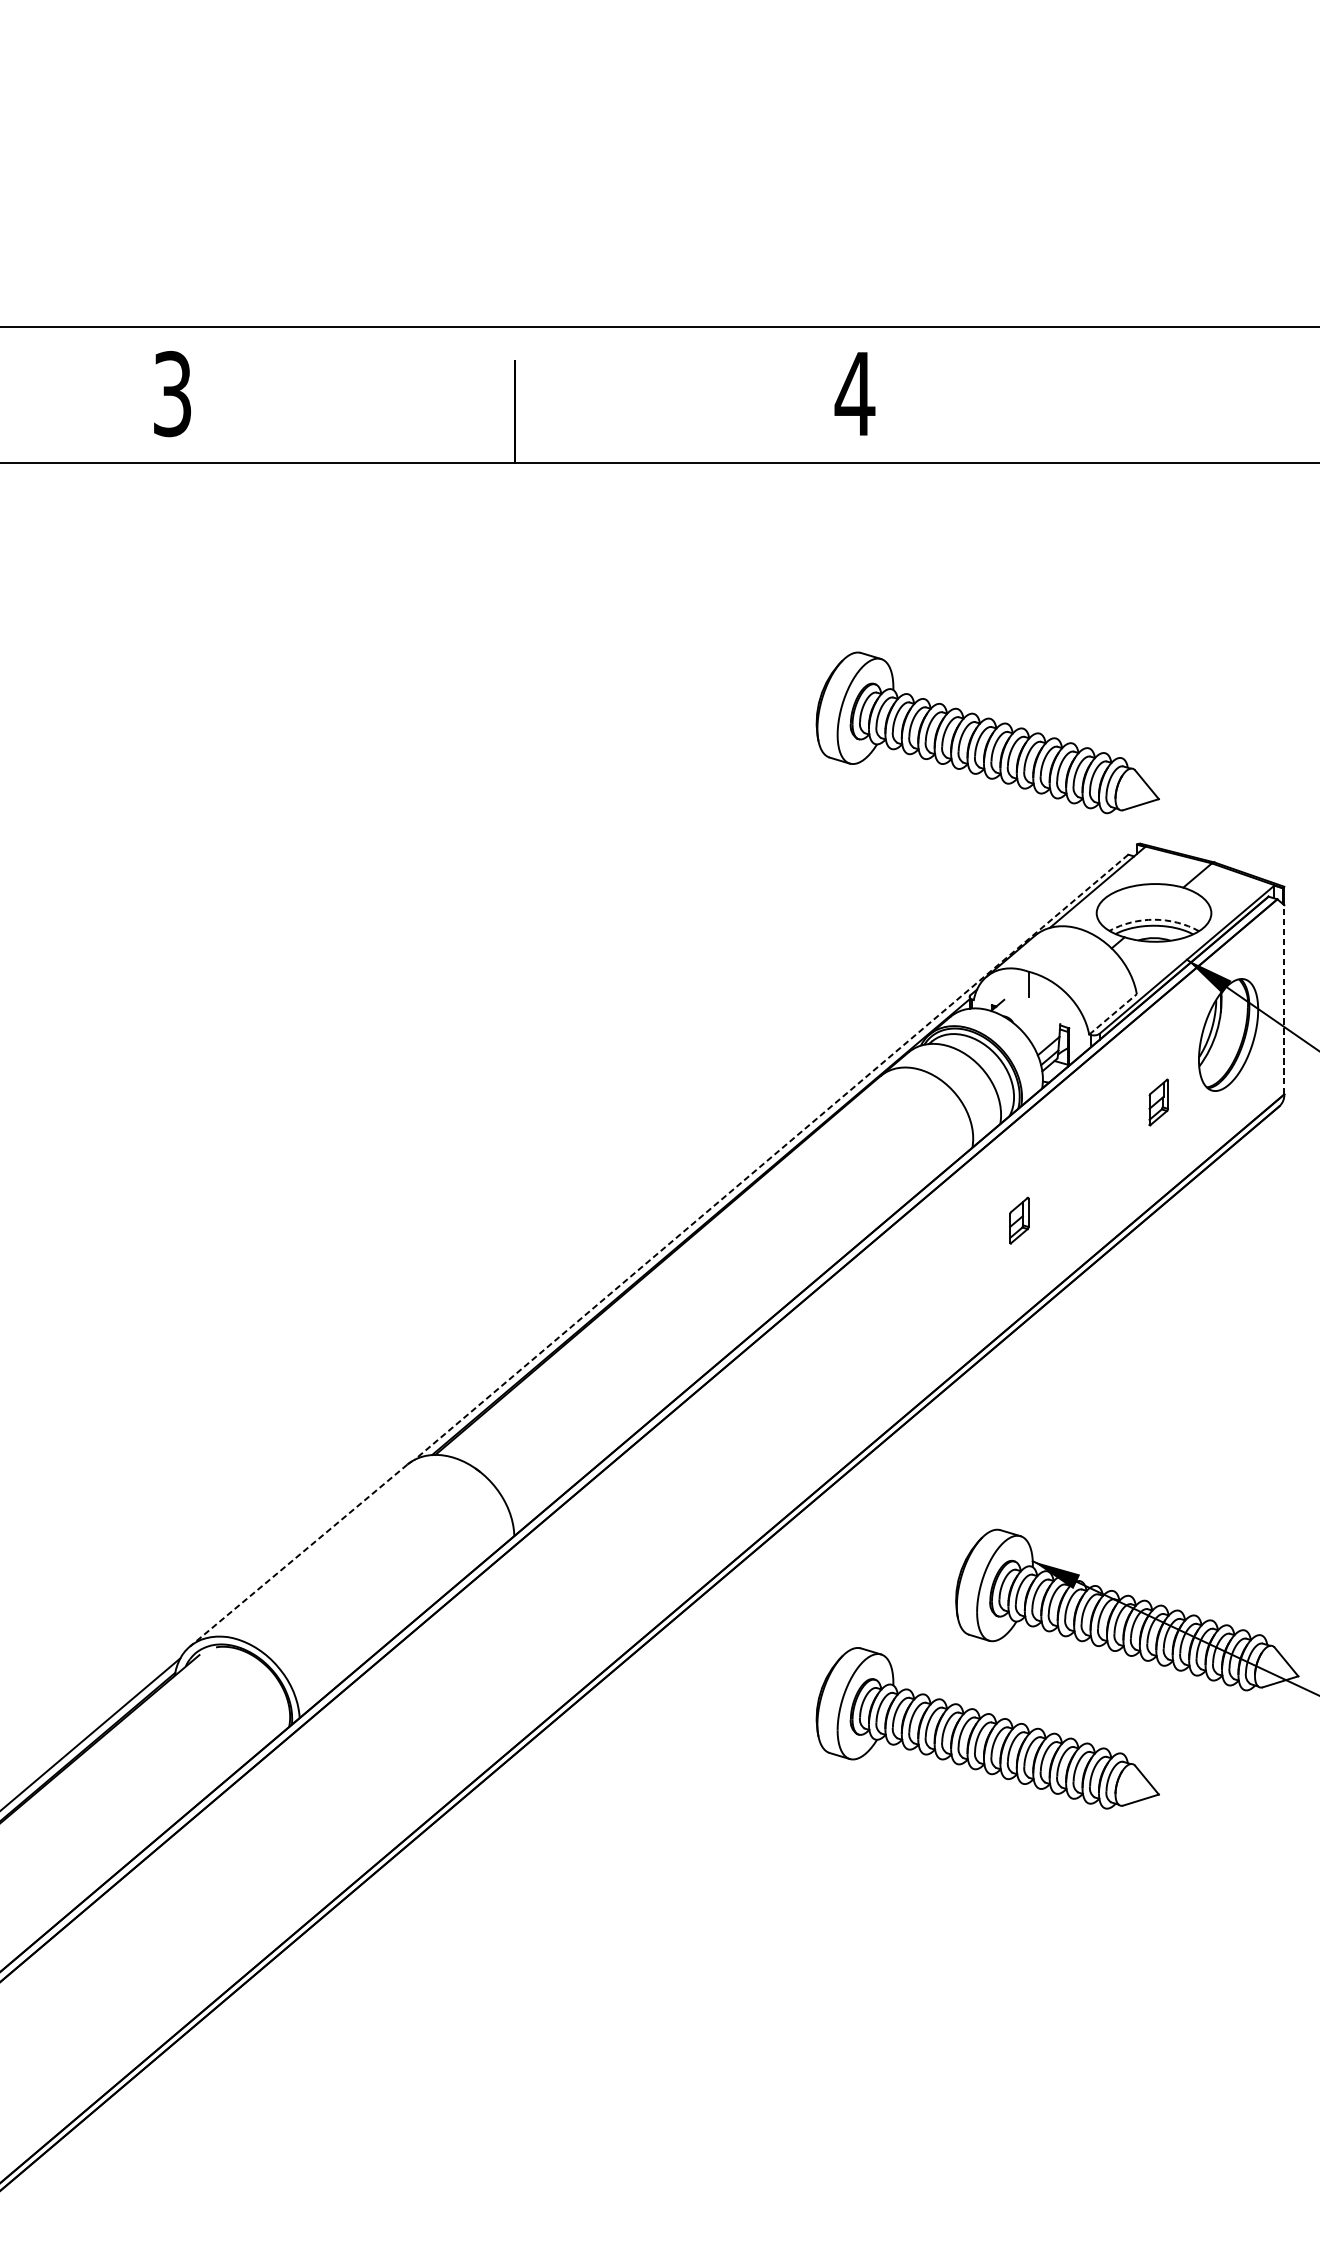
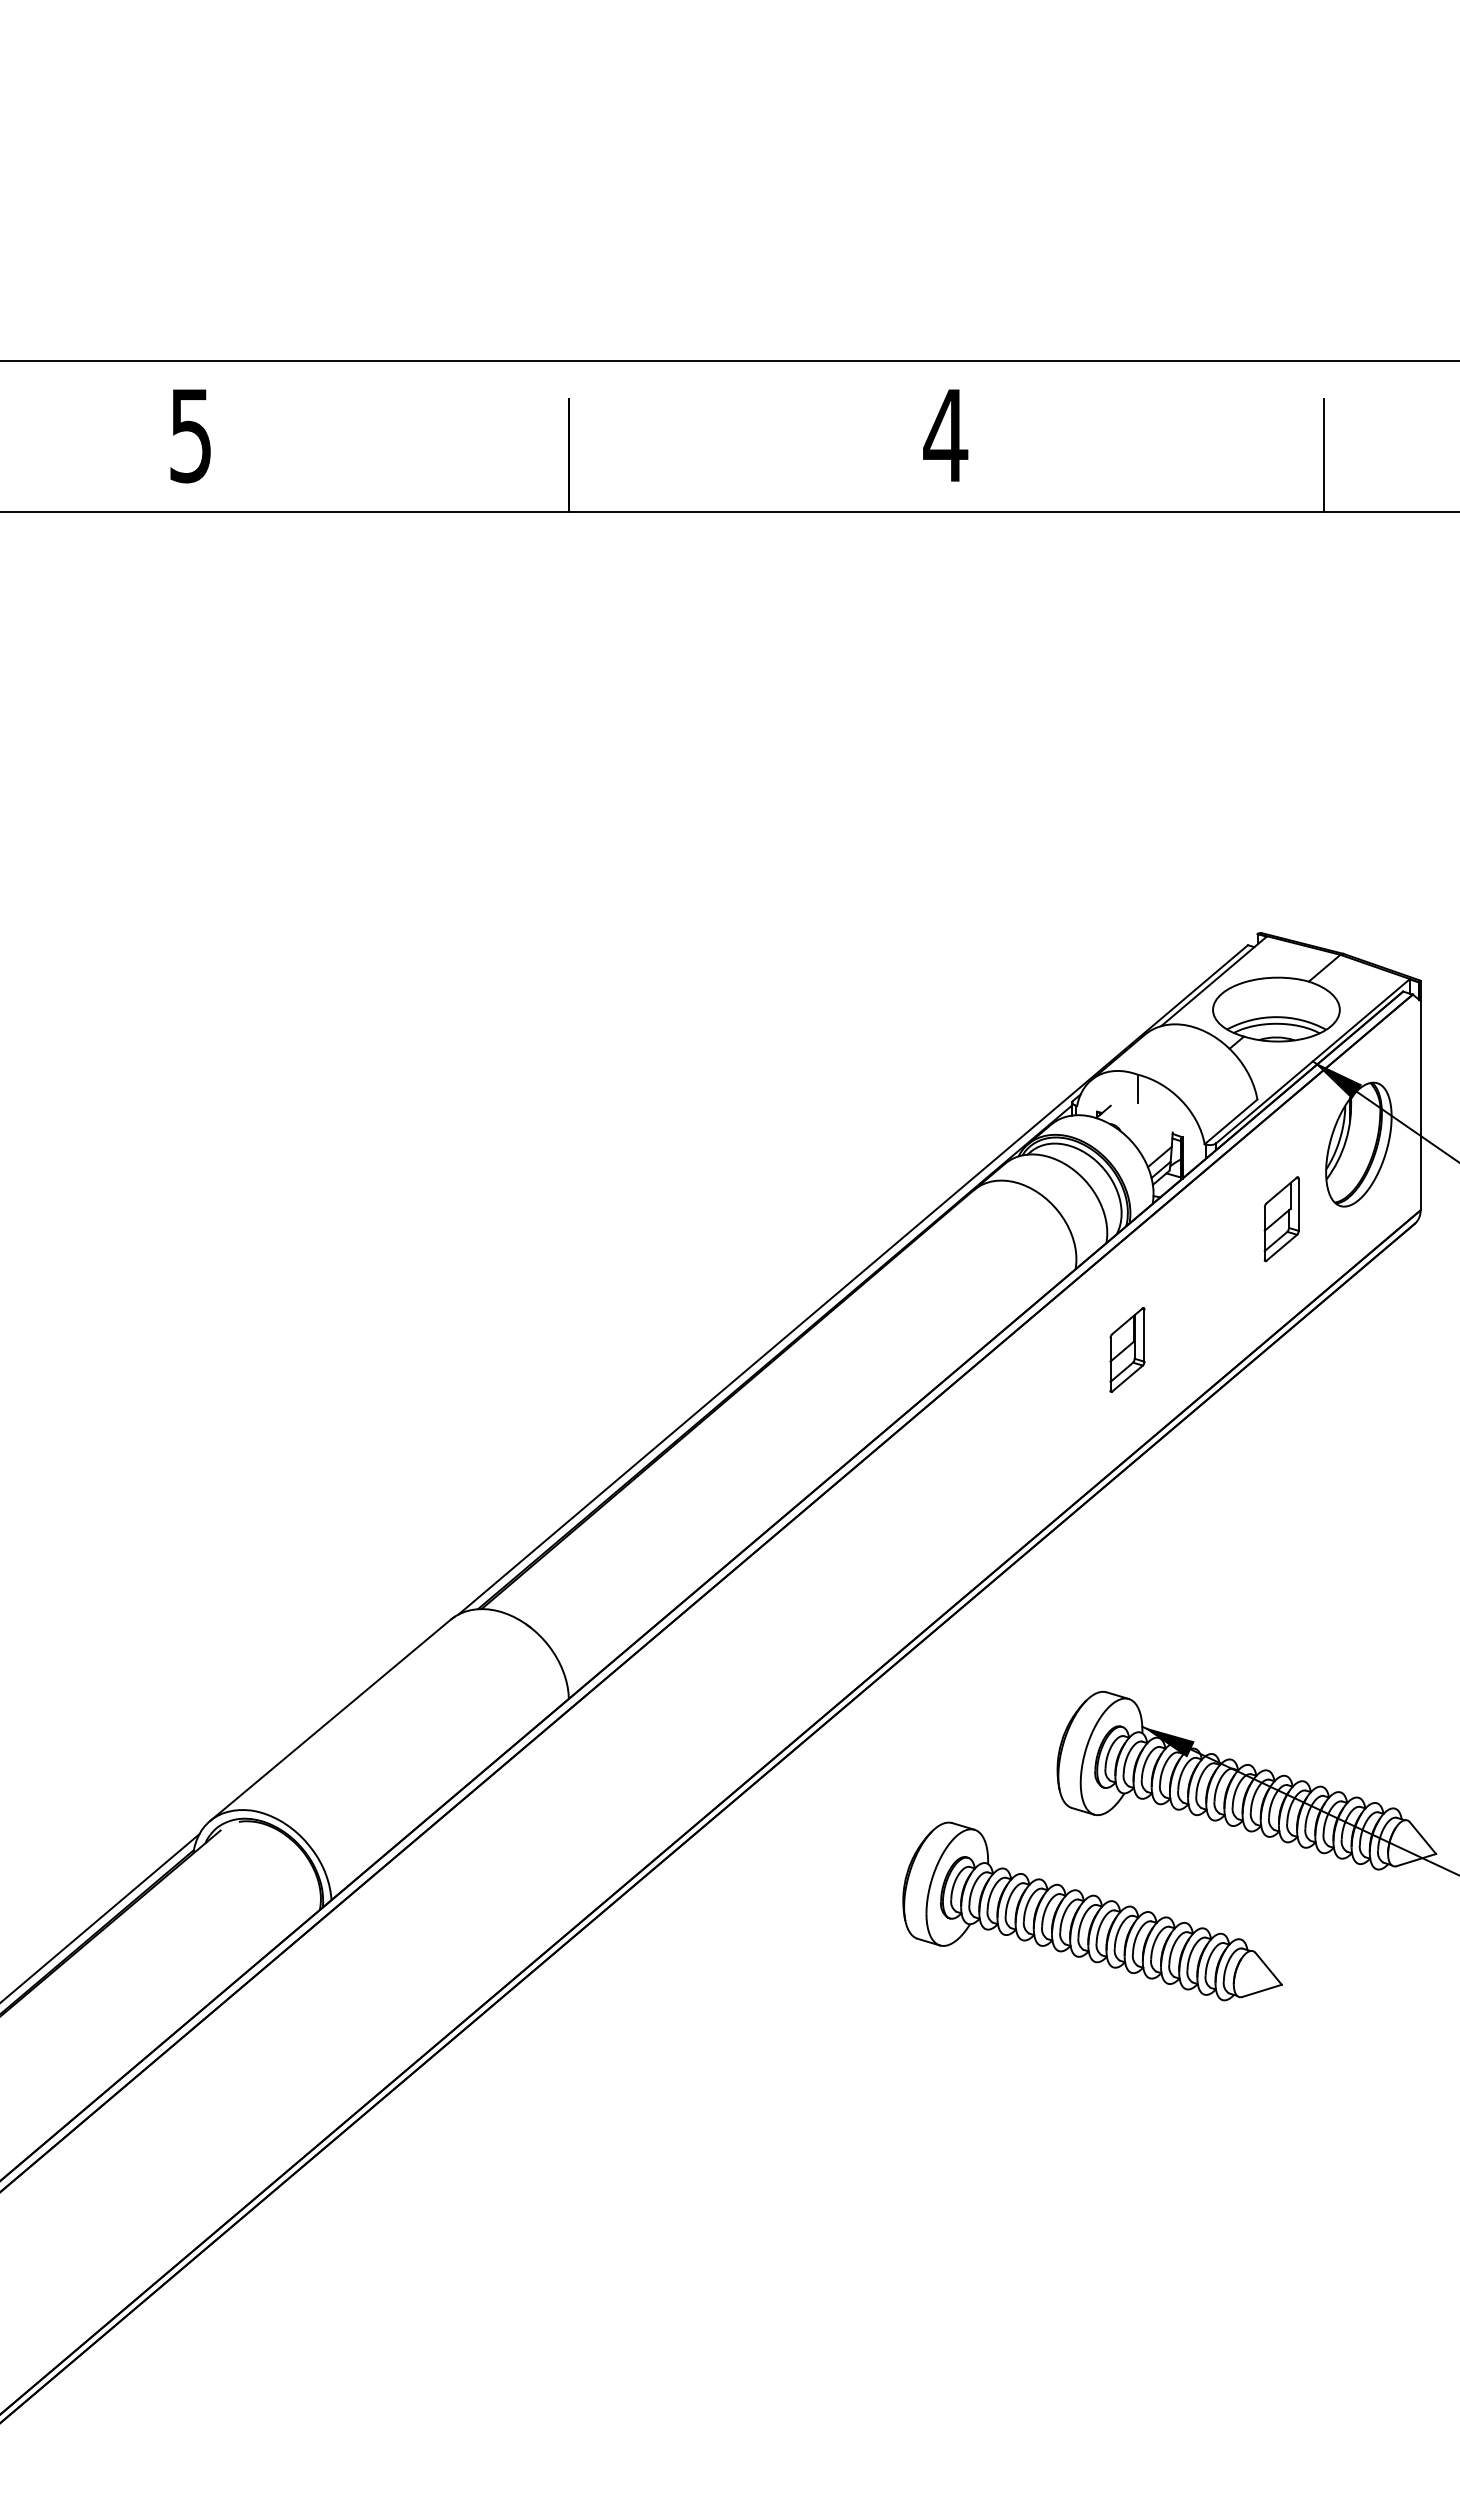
text: (172, 393) -> (190, 435), 3 -> 5
line: (1197, 411) -> (1324, 455), added
part: (987, 732) -> (1092, 810), removed
arc: (1154, 920) -> (1276, 1017), dashed -> solid
line: (1284, 999) -> (1420, 1105), dashed -> solid
line: (1113, 1014) -> (1231, 1121), dashed -> solid
part: (1158, 1102) -> (1281, 1219), size x1.67
line: (770, 1157) -> (852, 1280), dashed -> solid
part: (1019, 1220) -> (1127, 1349), size x1.67
line: (298, 1555) -> (330, 1720), dashed -> solid

